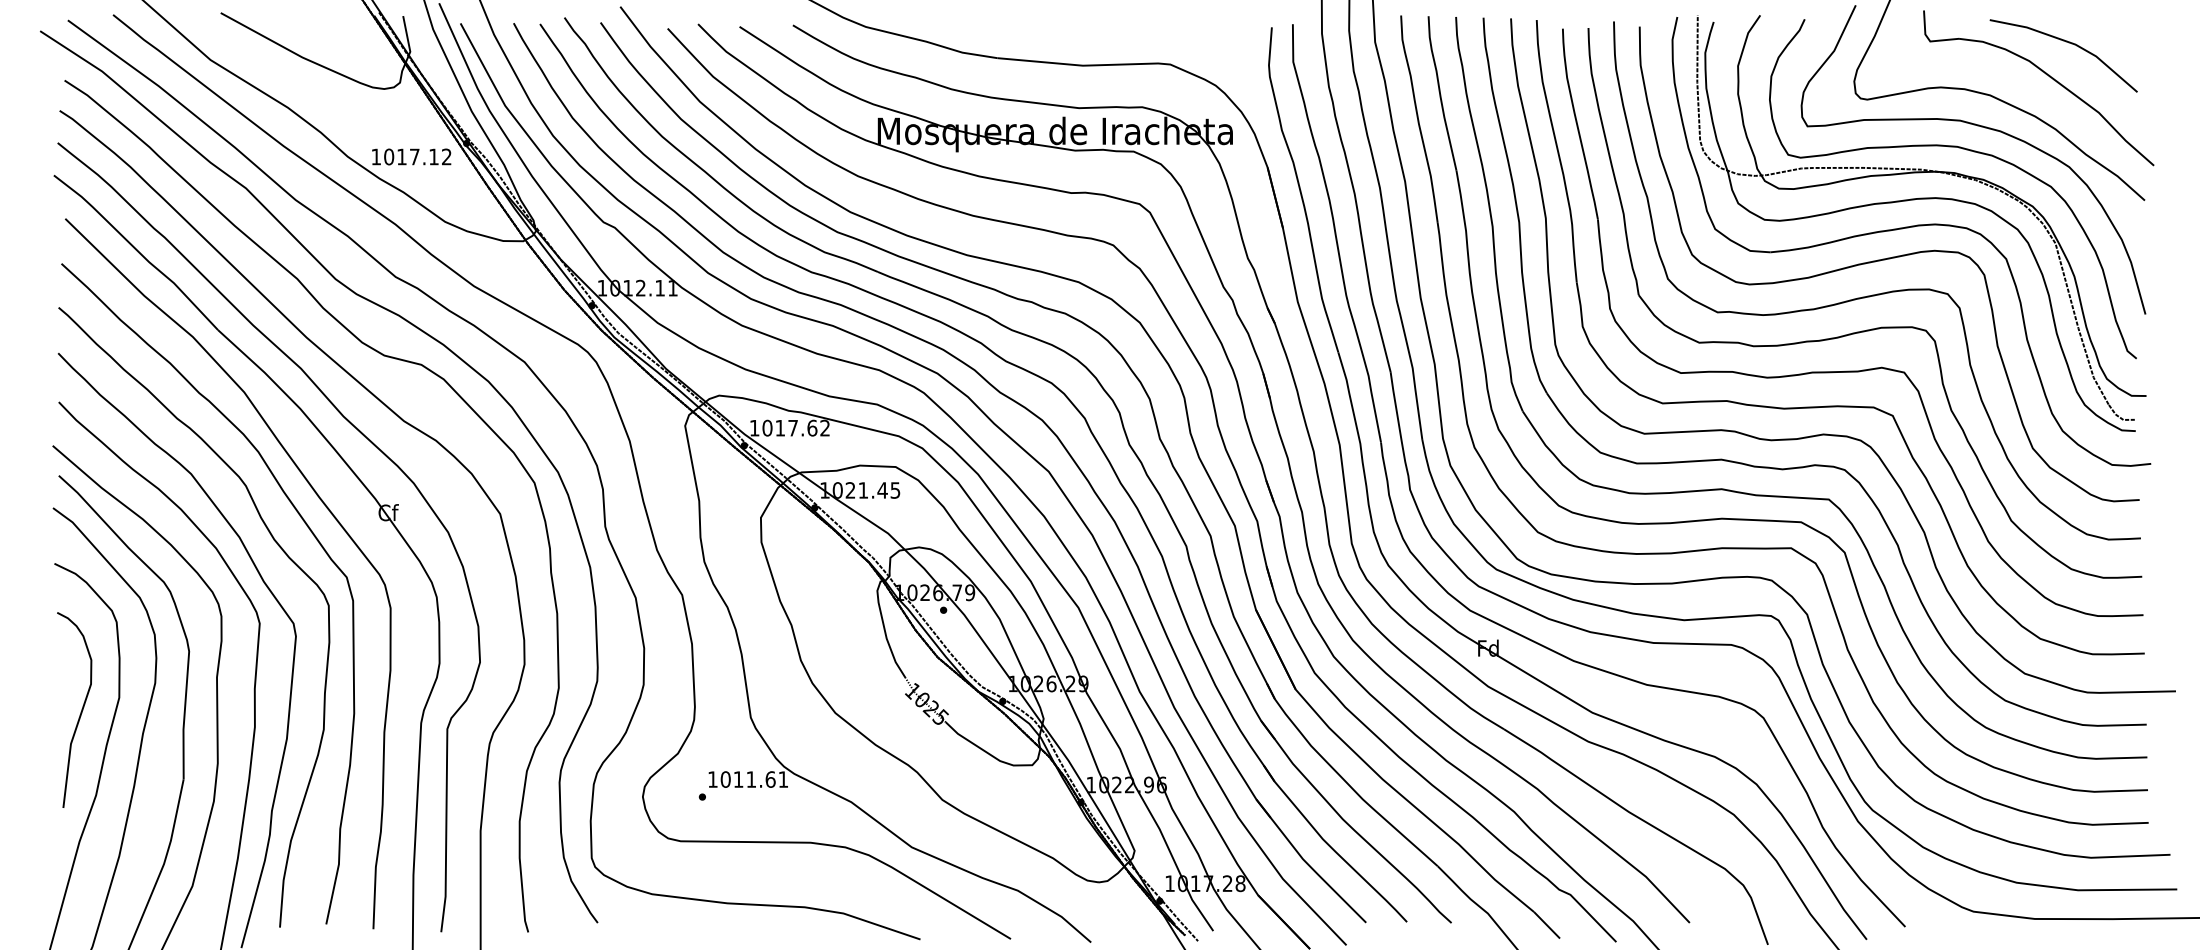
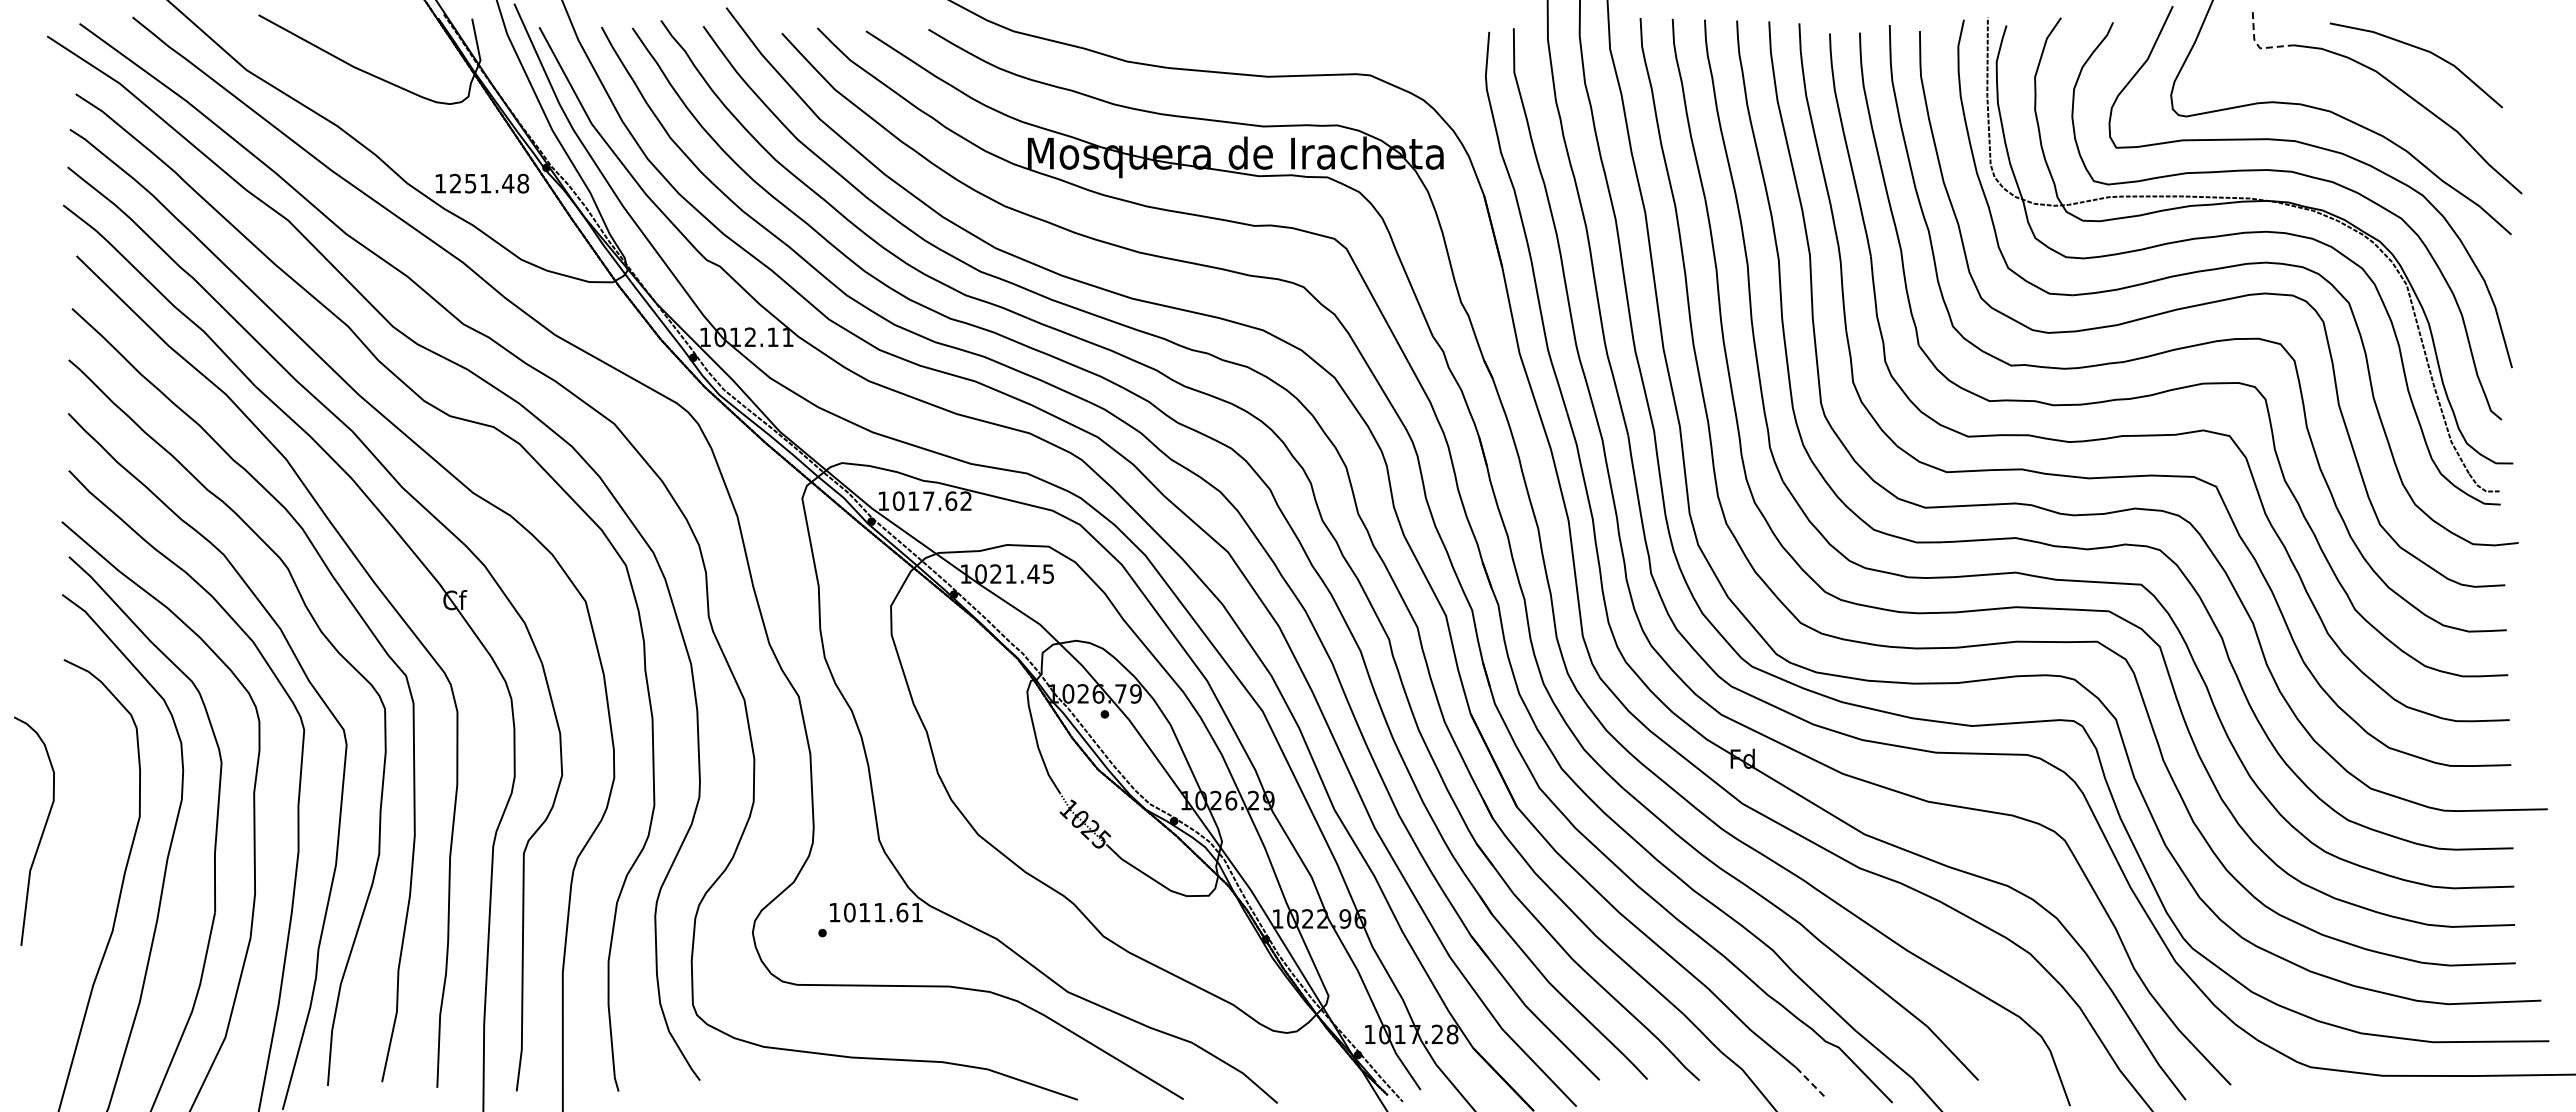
line: (1928, 39) -> (2258, 46), solid -> dashed
text: (418, 156) -> (489, 183), 1017.12 -> 1251.48
curve: (80, 712) -> (41, 833), moved
line: (1547, 925) -> (1811, 1083), solid -> dashed

